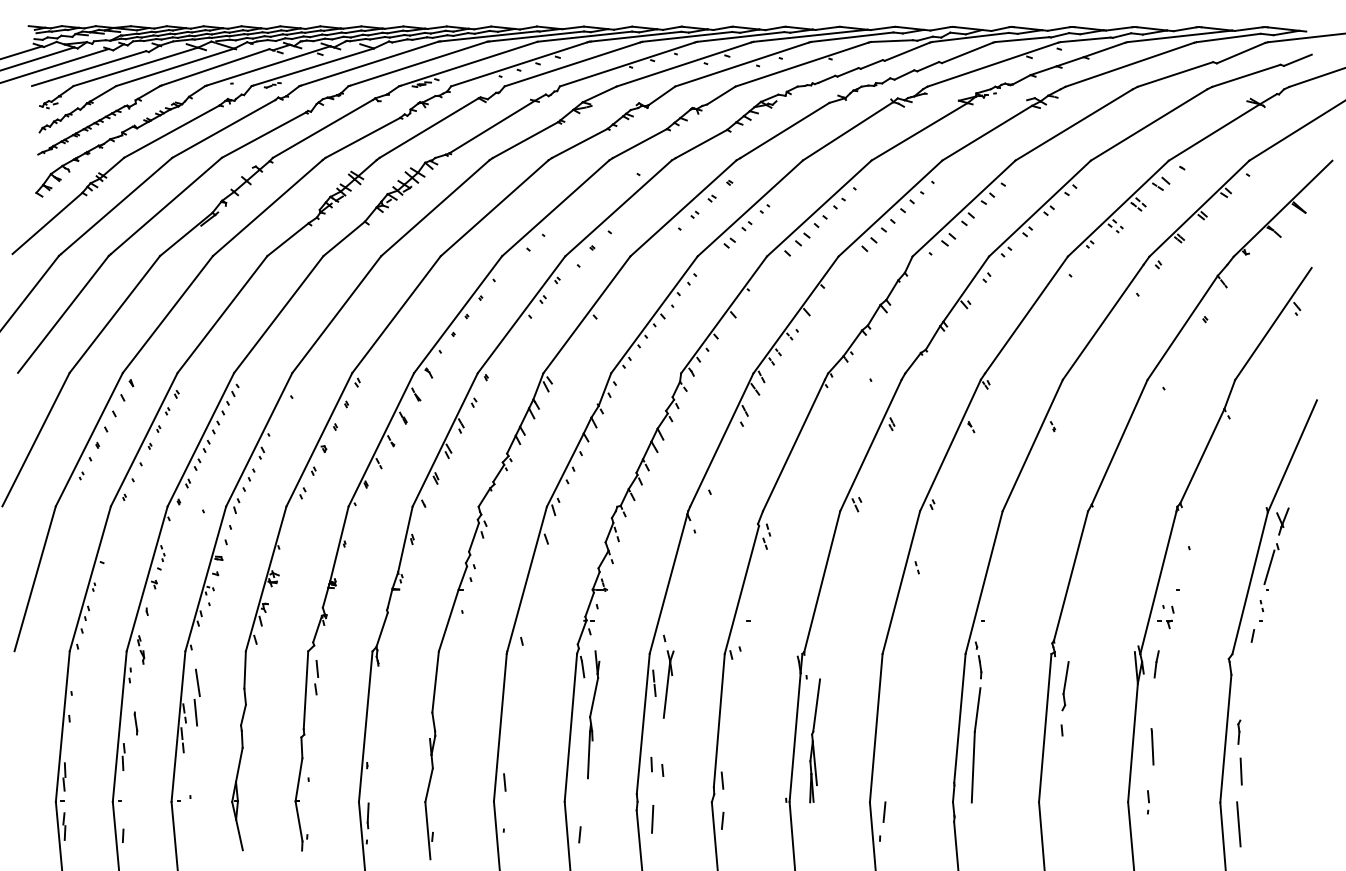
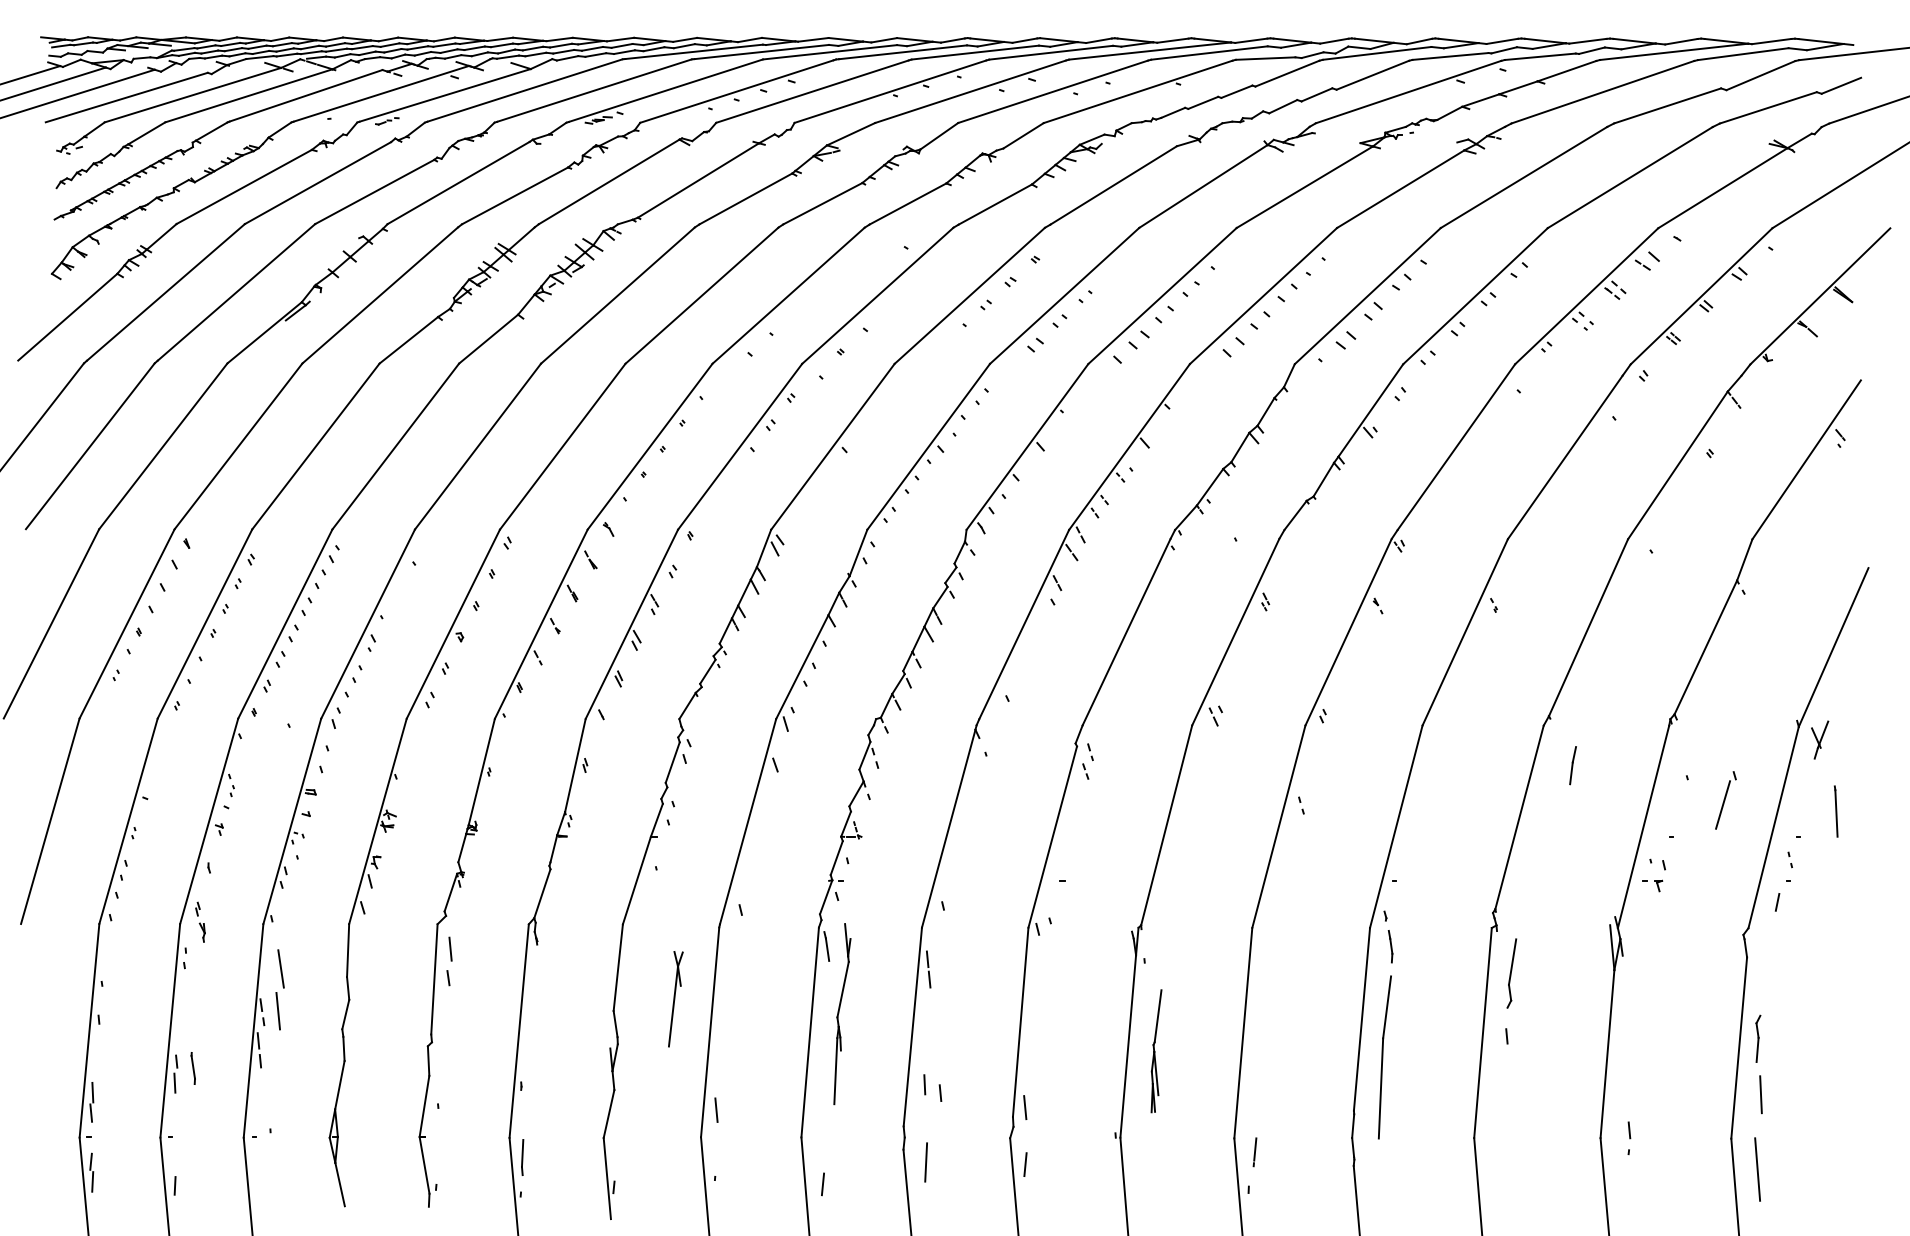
part: (1271, 564) -> (1725, 800), moved
line: (1156, 664) -> (1572, 765), moved
part: (668, 684) -> (675, 999), moved
line: (135, 723) -> (192, 1068), moved
part: (1238, 731) -> (1757, 1038), size x1.4
part: (815, 741) -> (1156, 1051), size x0.7
line: (1152, 746) -> (1836, 811), moved

